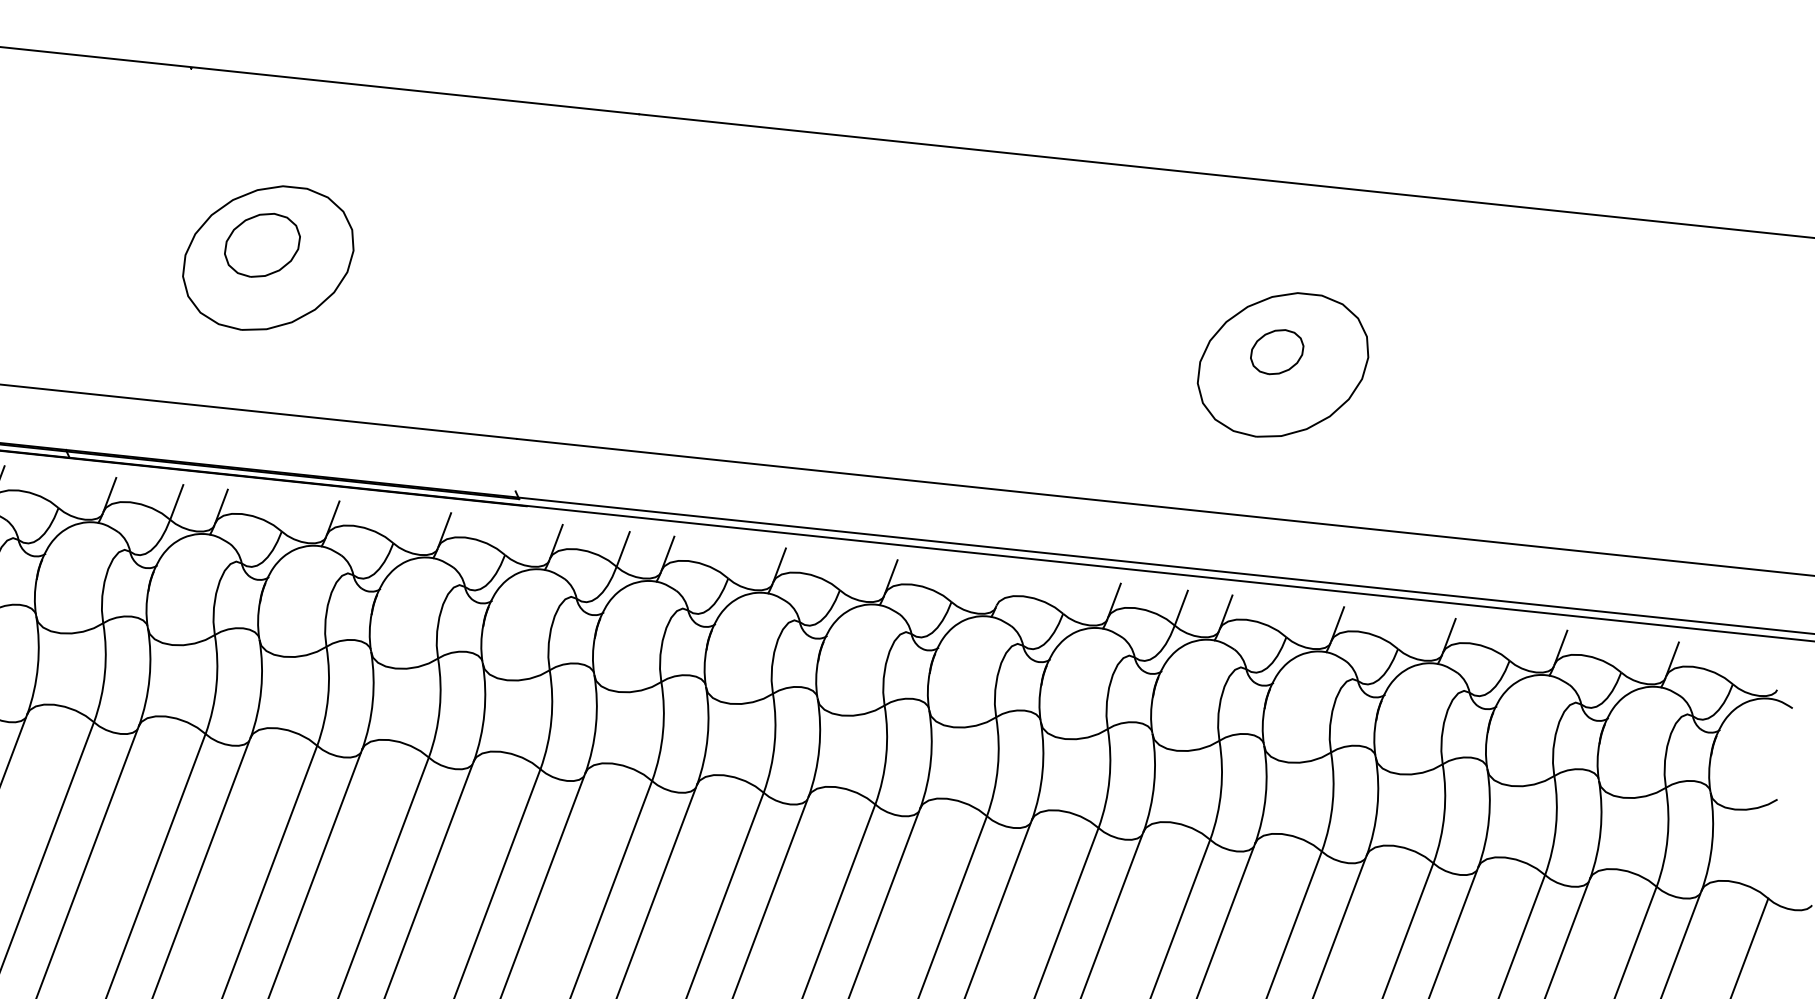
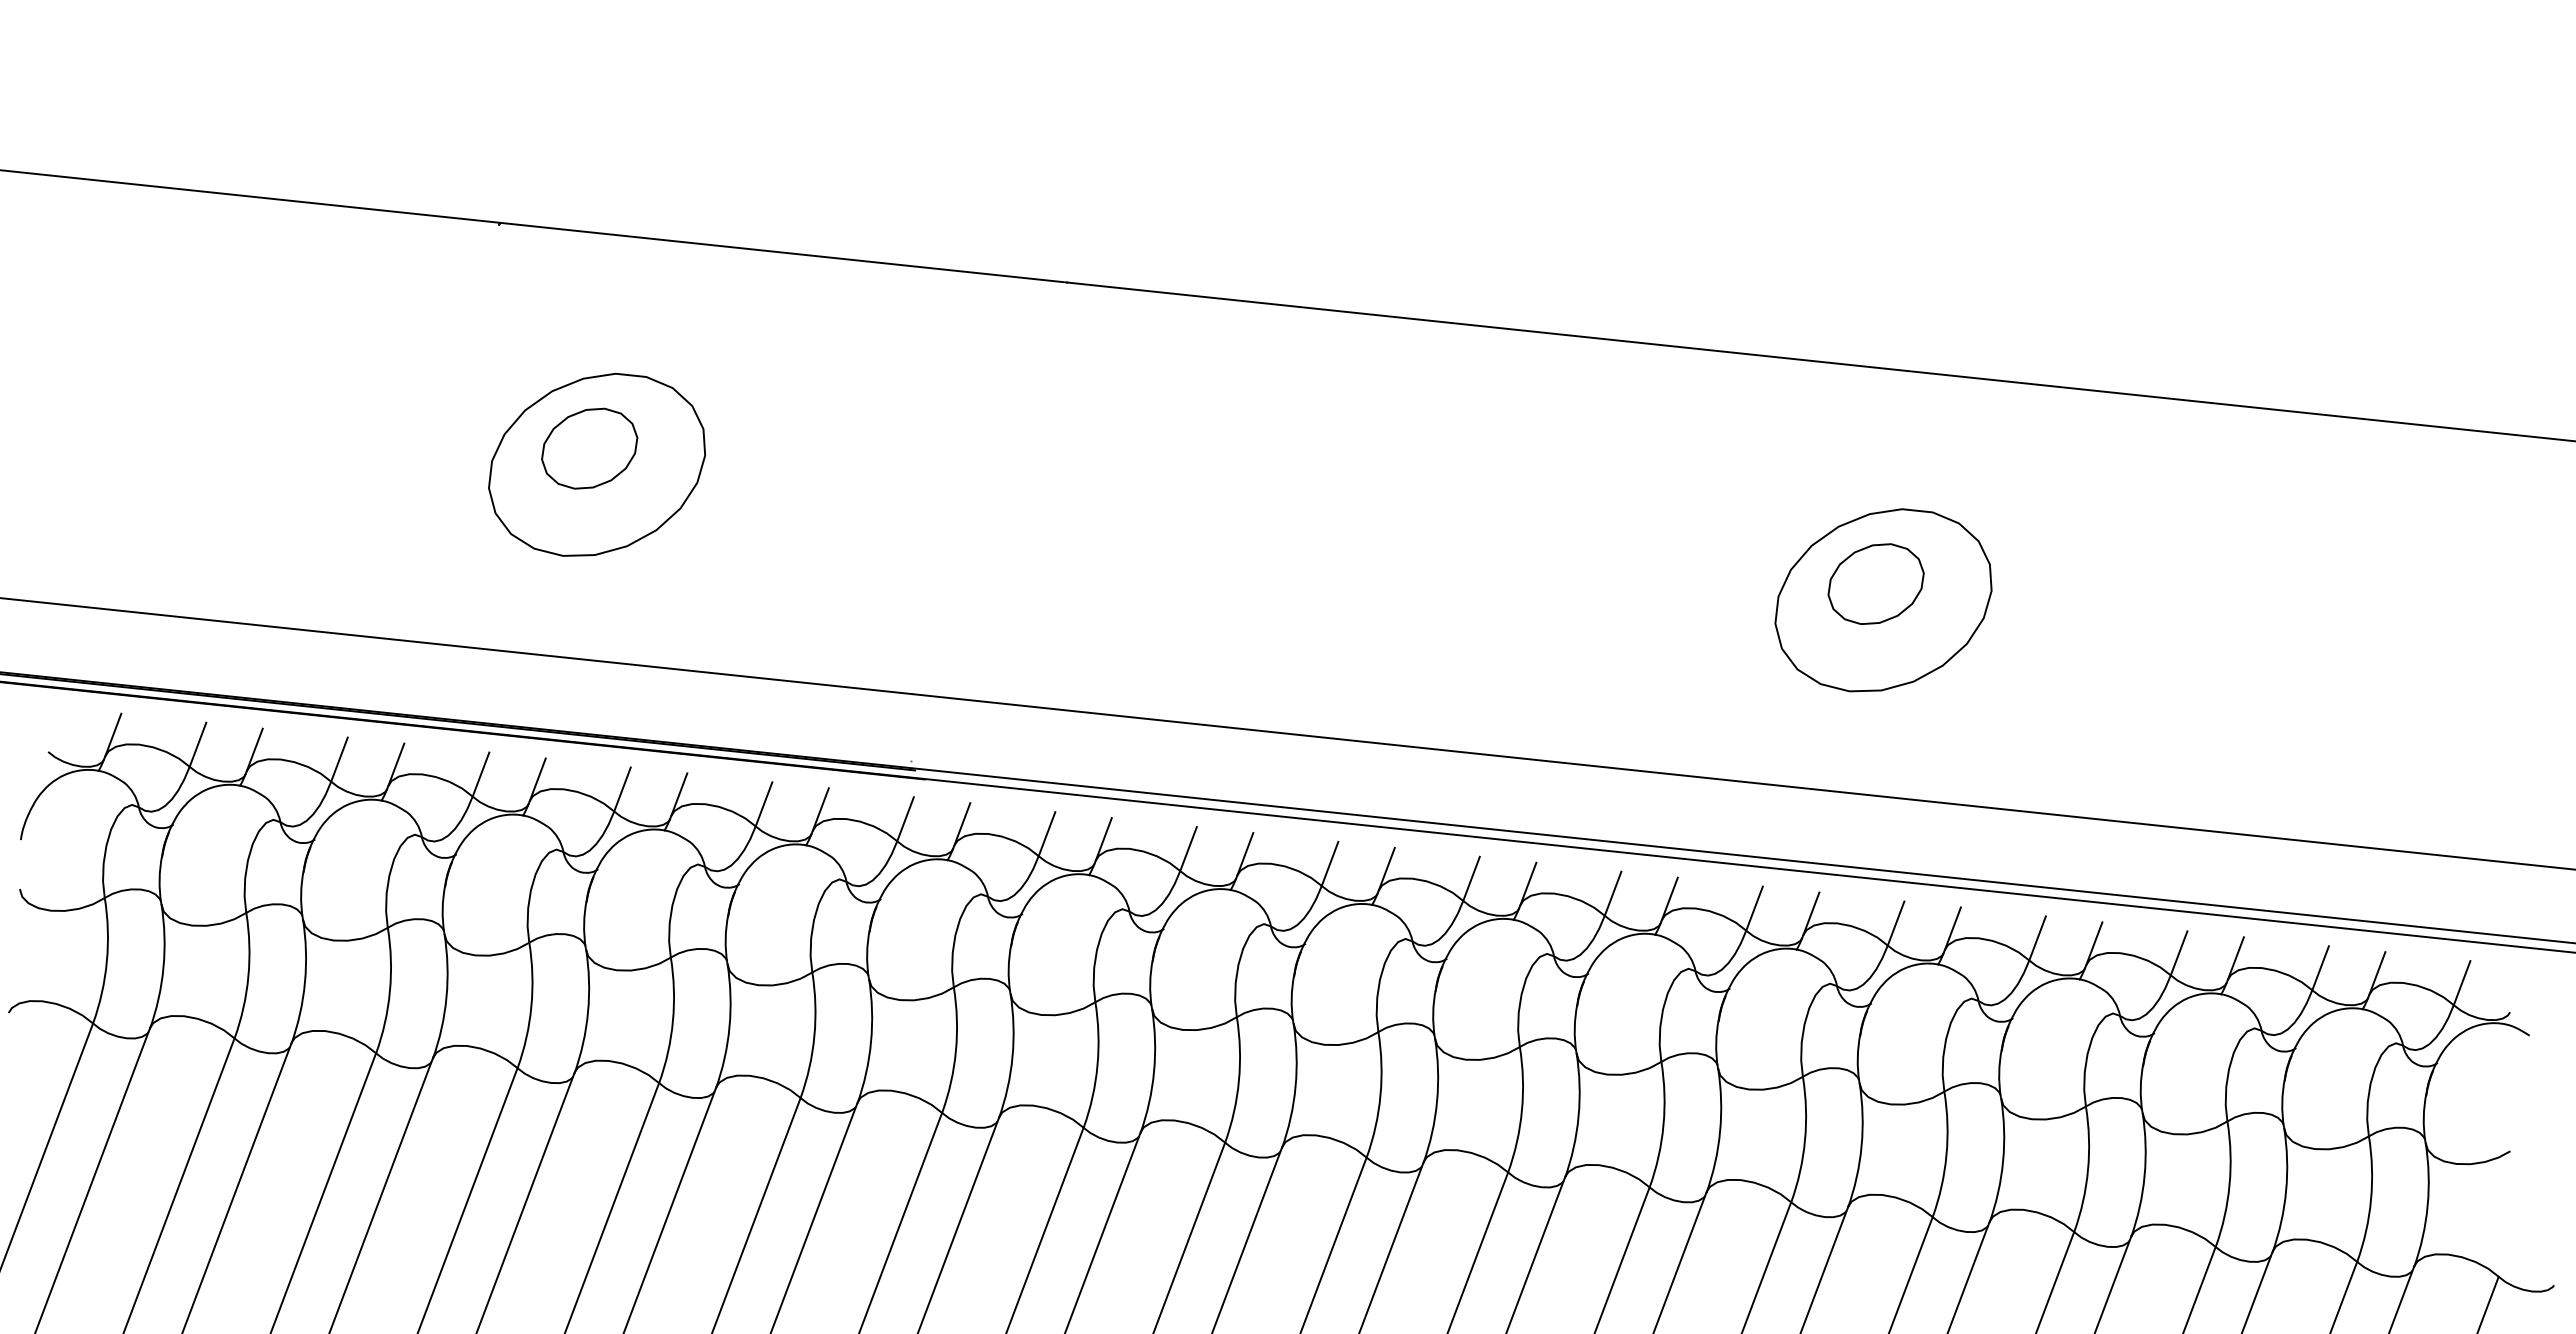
part: (1276, 351) -> (1875, 583), size x1.43
line: (65, 490) -> (339, 759), added
line: (288, 514) -> (622, 789), added
line: (399, 526) -> (763, 804), added
line: (511, 537) -> (905, 819), added
line: (734, 561) -> (1188, 849), added
line: (846, 572) -> (1329, 863), added
line: (958, 584) -> (1471, 878), added
line: (1003, 588) -> (1528, 883), added
line: (1069, 596) -> (1612, 893), added
line: (1292, 619) -> (1895, 923), added
line: (1404, 631) -> (2037, 938), added
line: (1515, 643) -> (2178, 953), added
line: (1627, 655) -> (2320, 968), added
line: (1738, 667) -> (2461, 983), added

